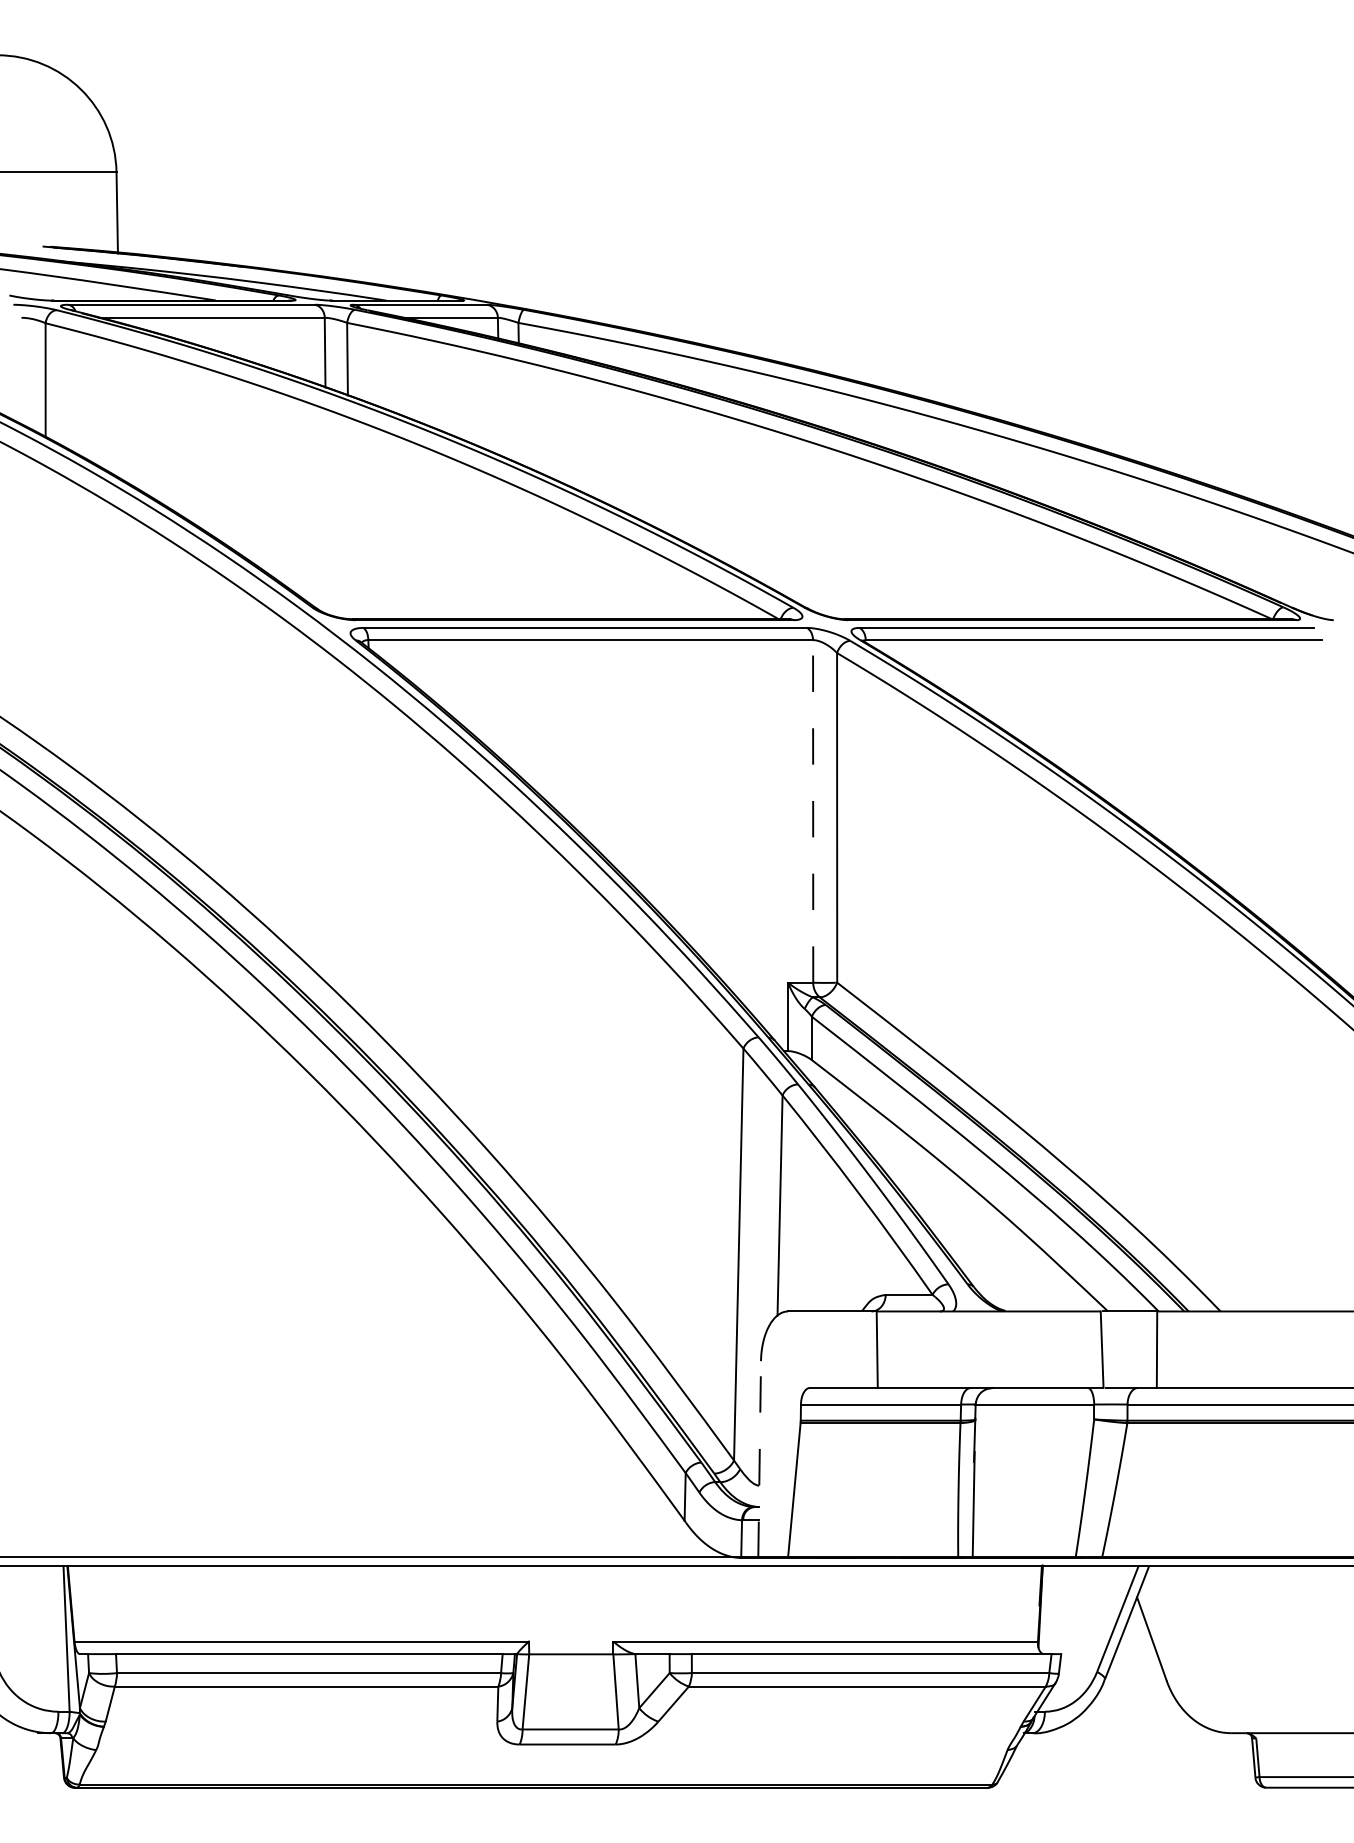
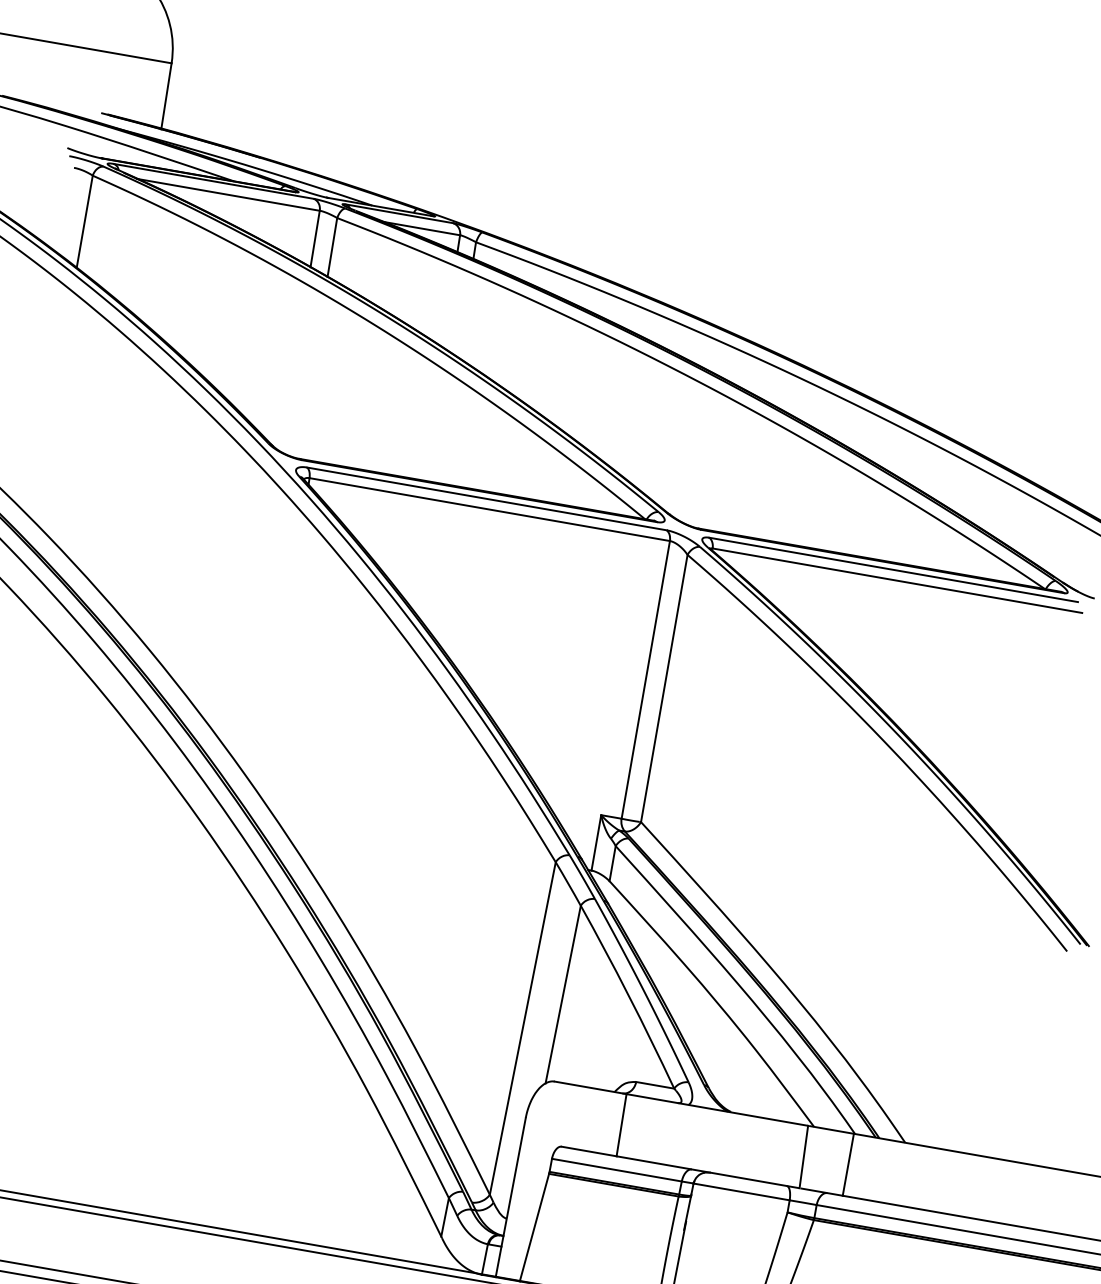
line: (813, 810) -> (646, 679), dashed -> solid
line: (759, 1459) -> (510, 1197), dashed -> solid

